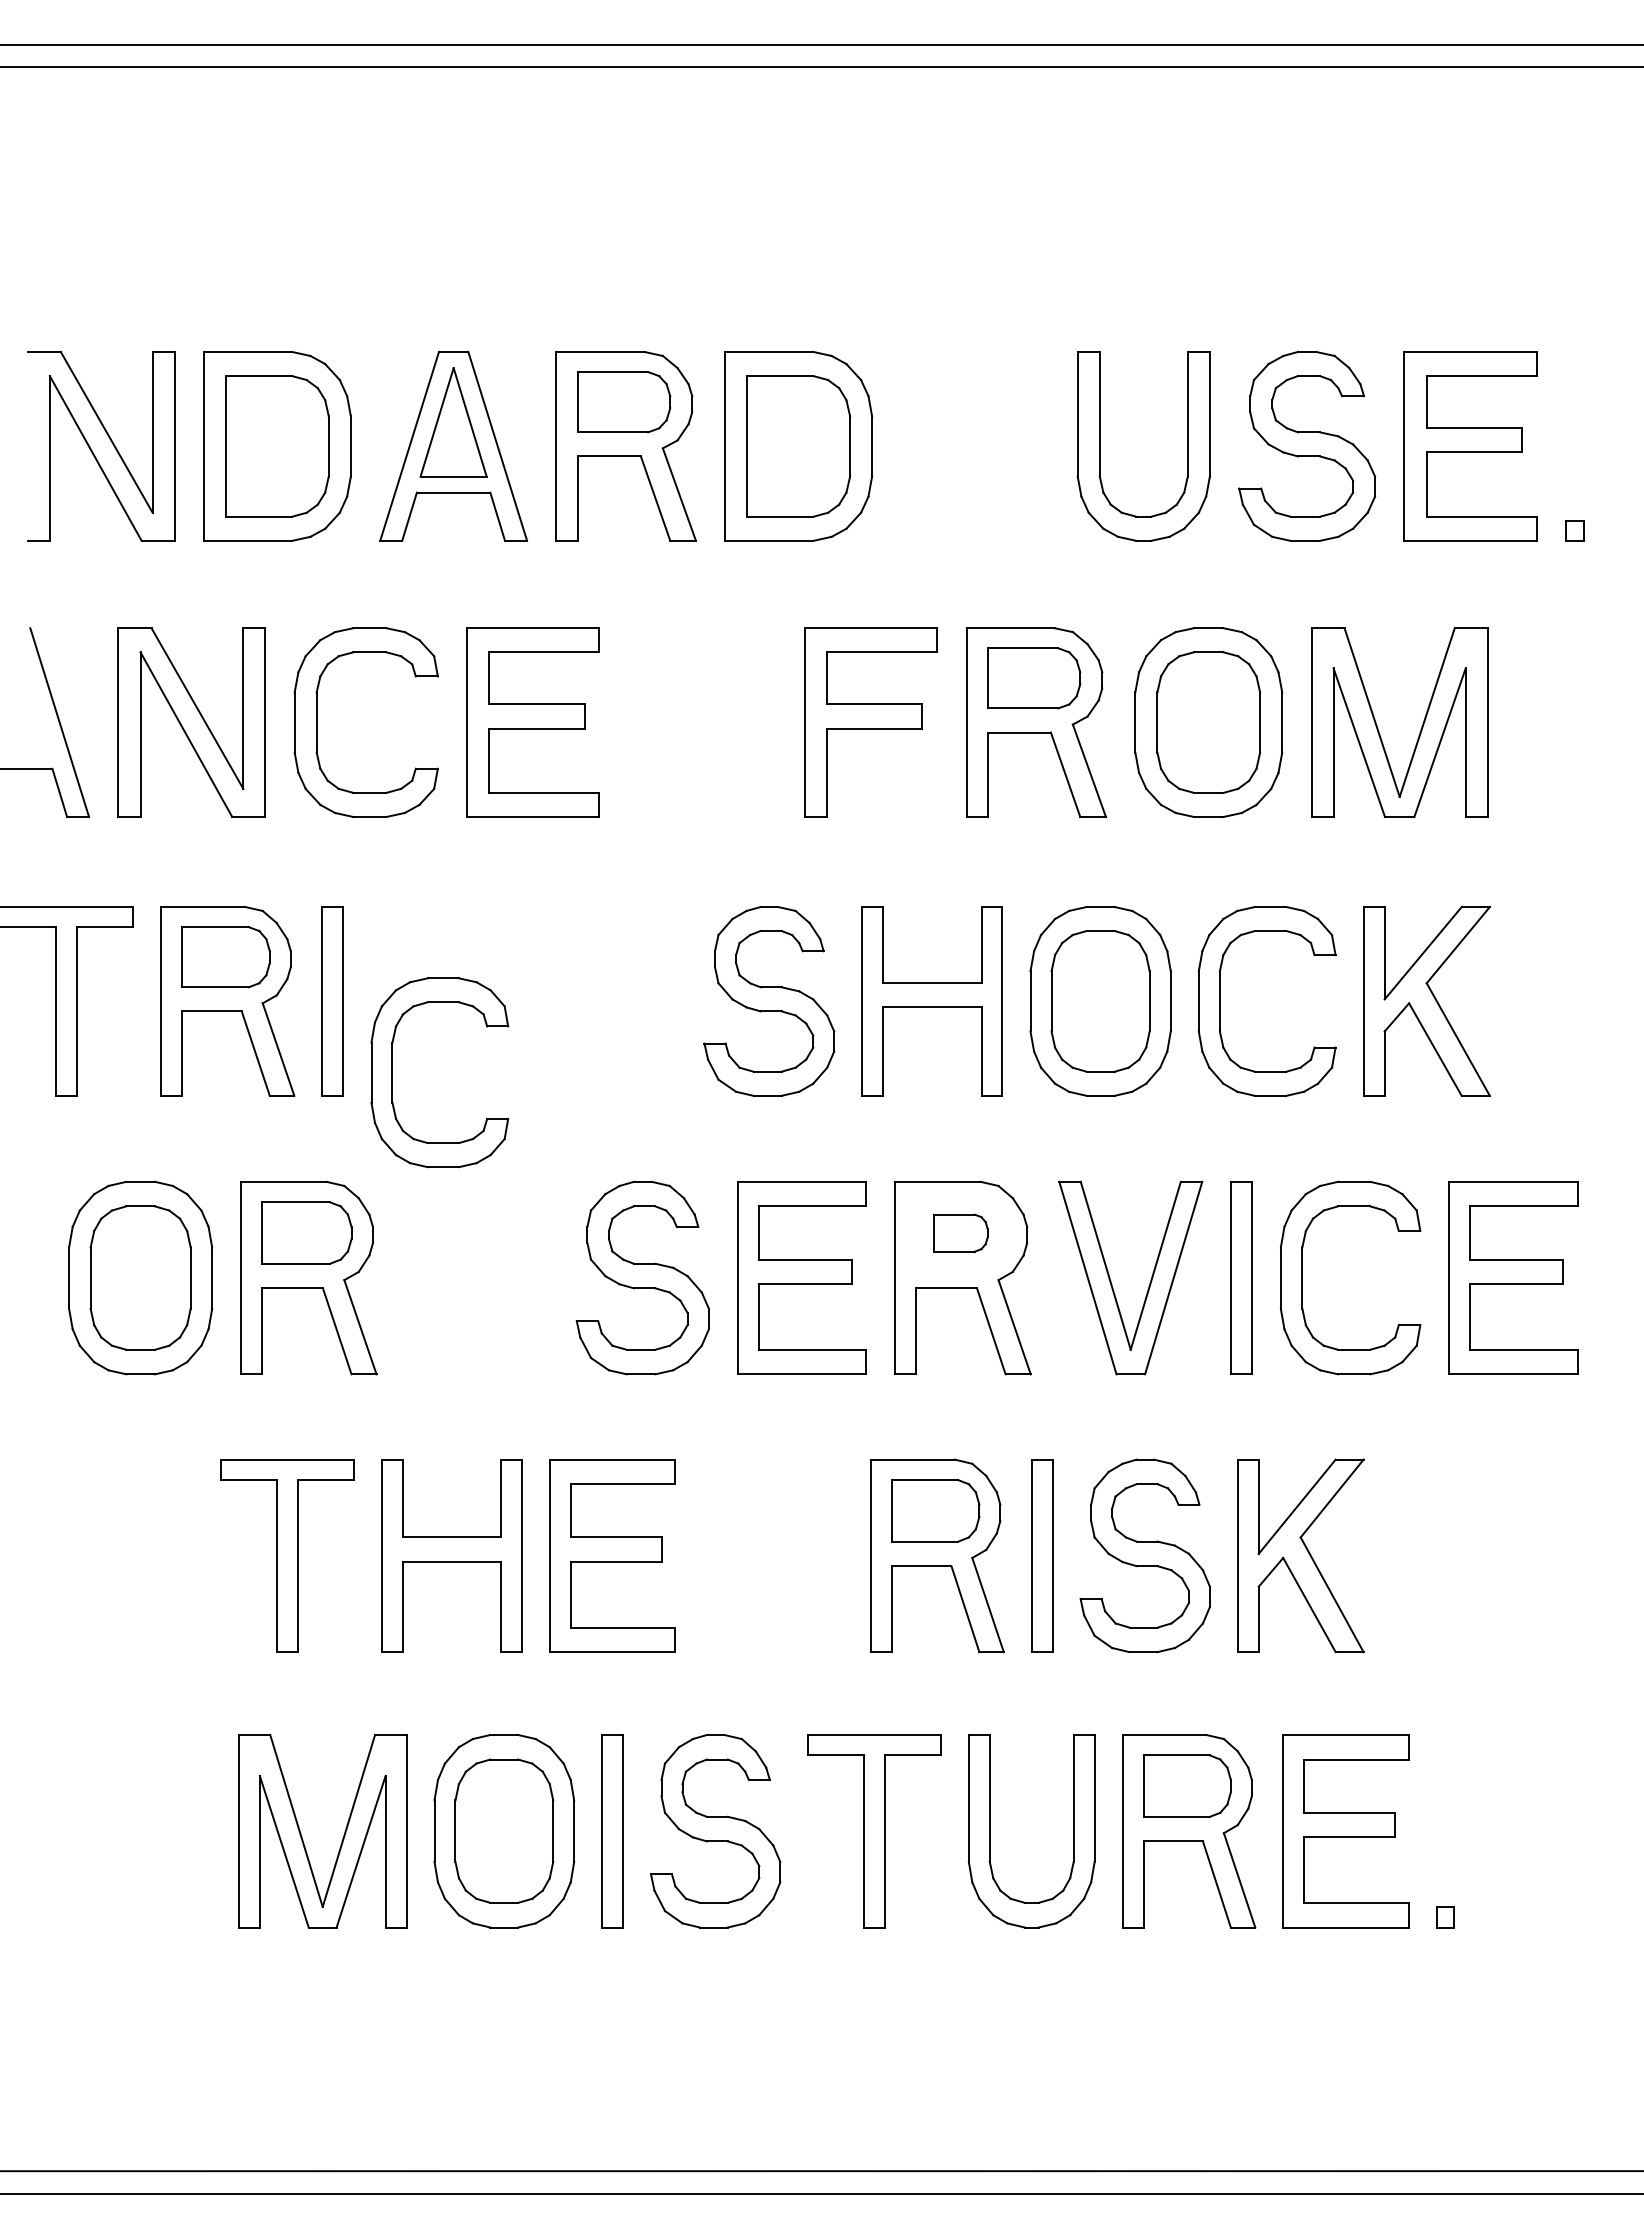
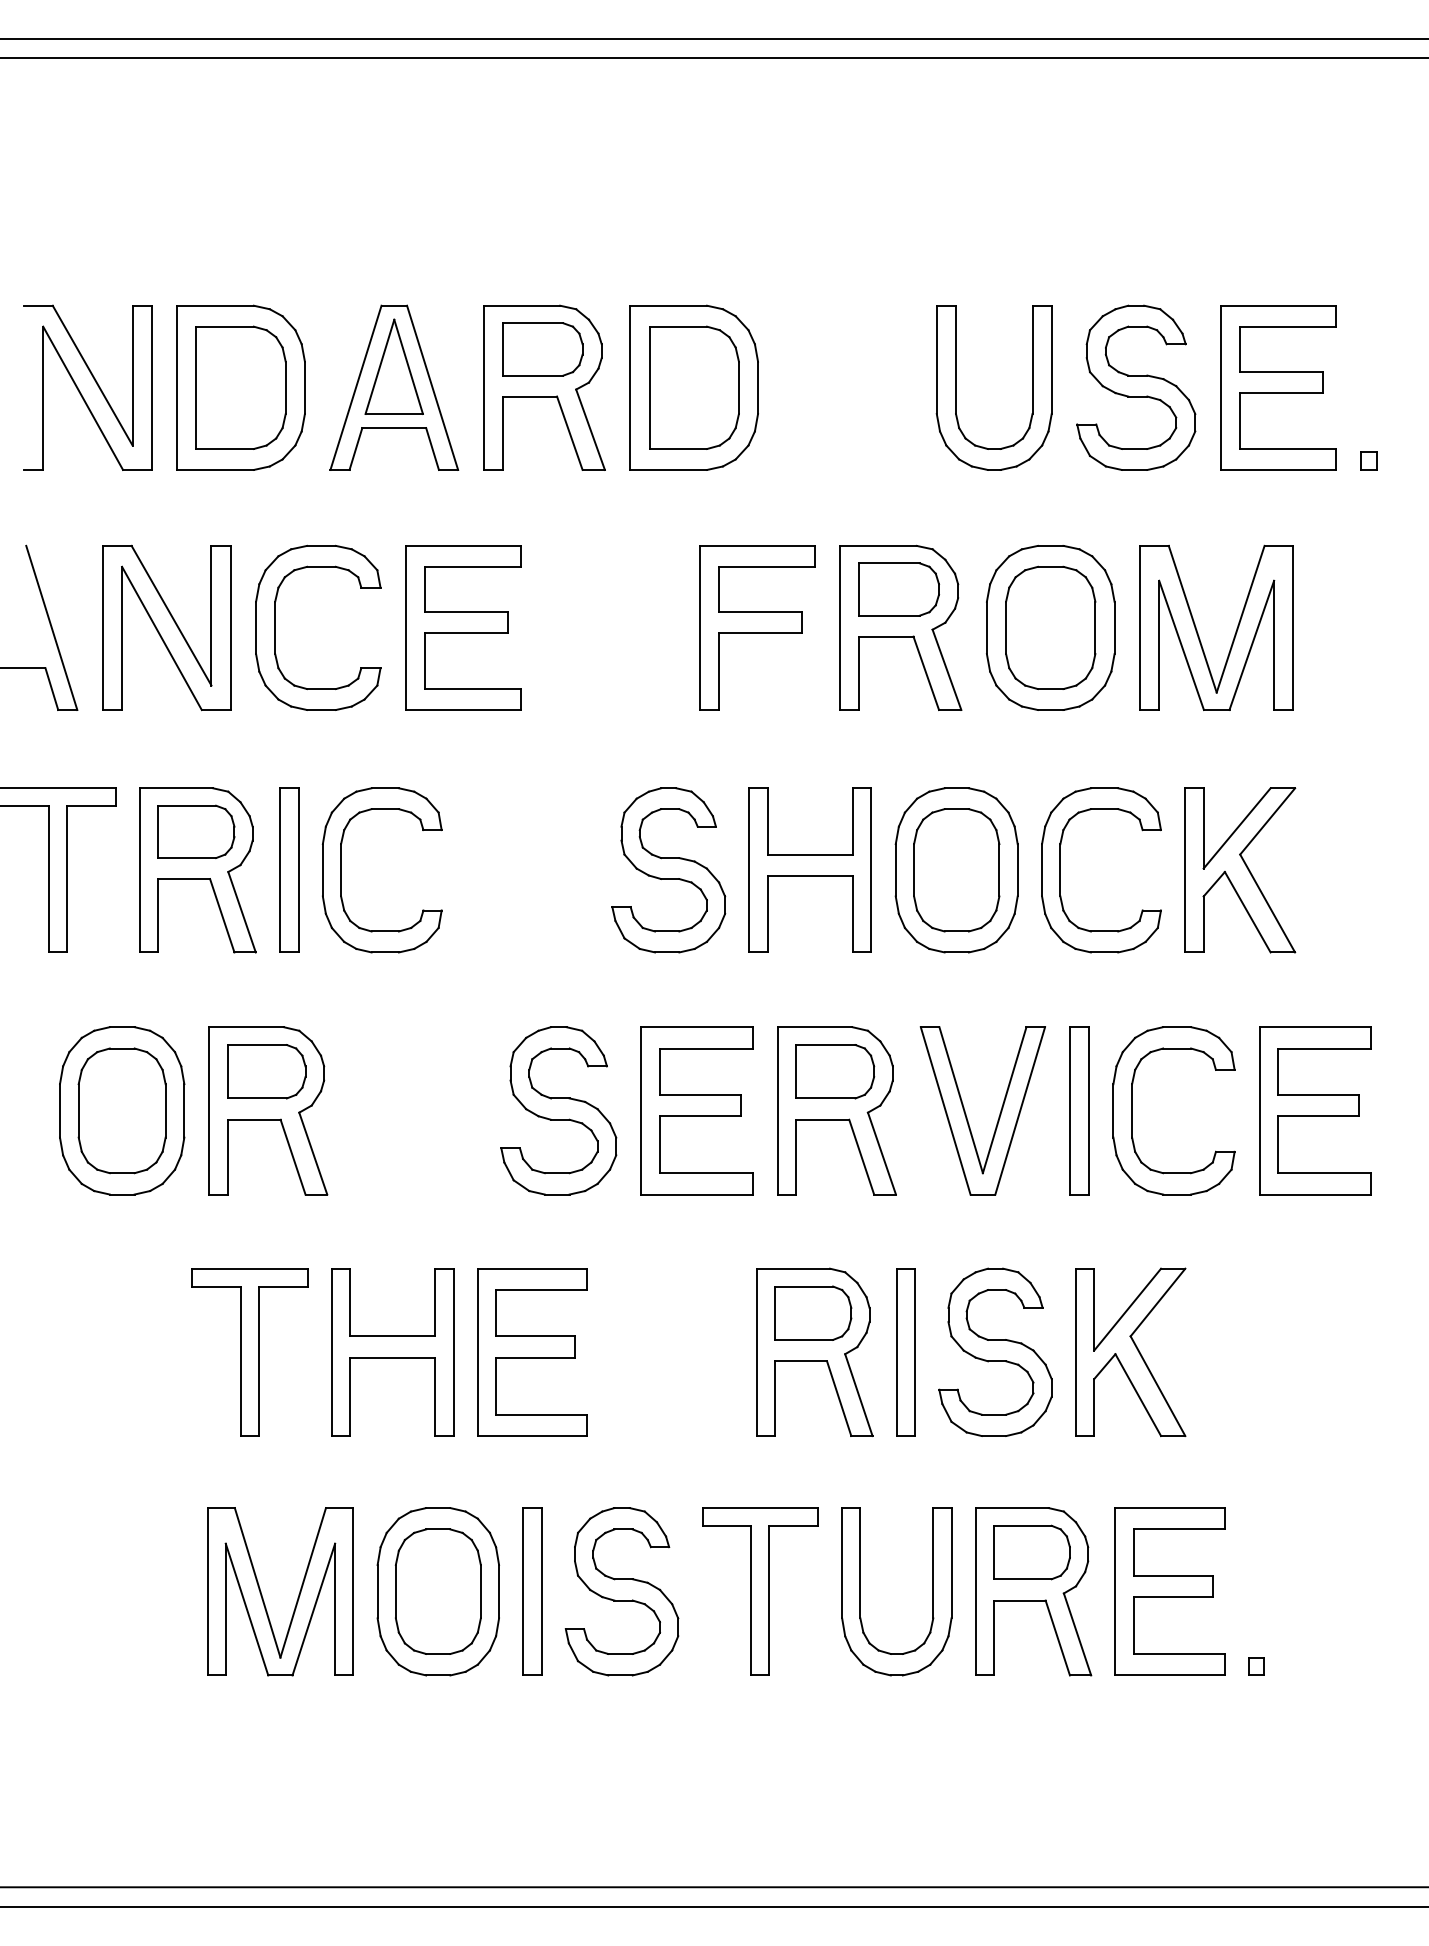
part: (392, 1072) -> (341, 870), moved
part: (961, 1232) -> (835, 1071), size x1.67

